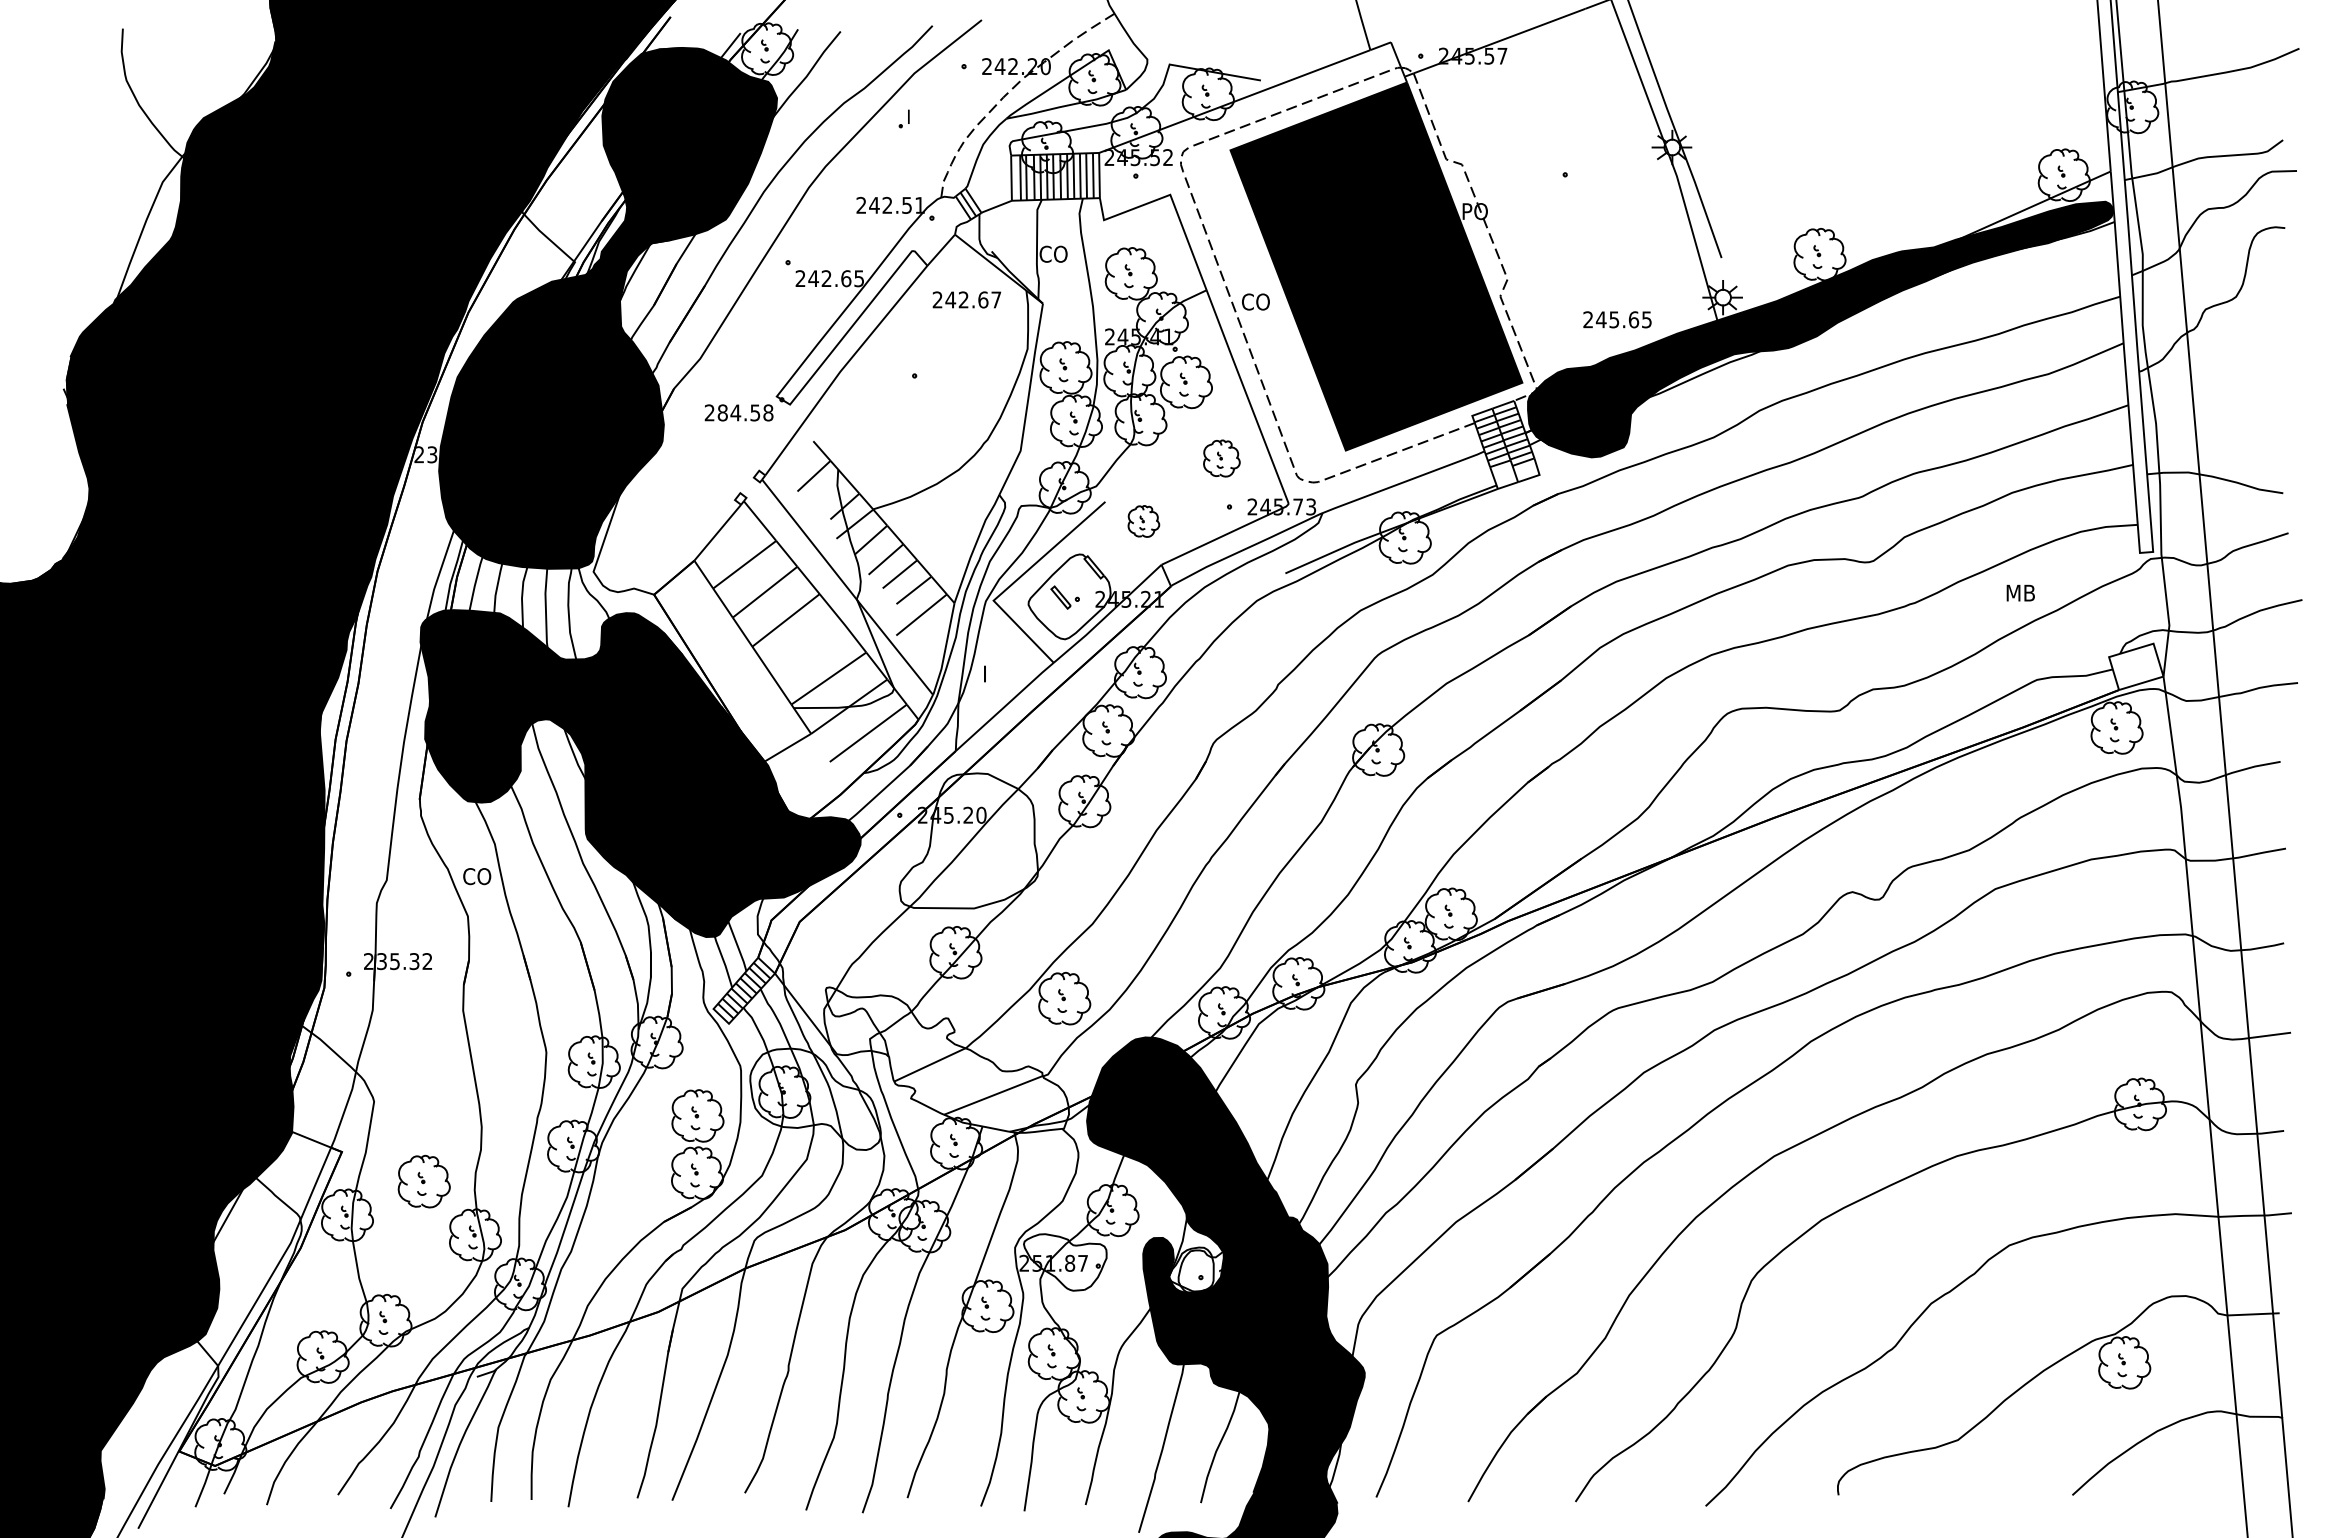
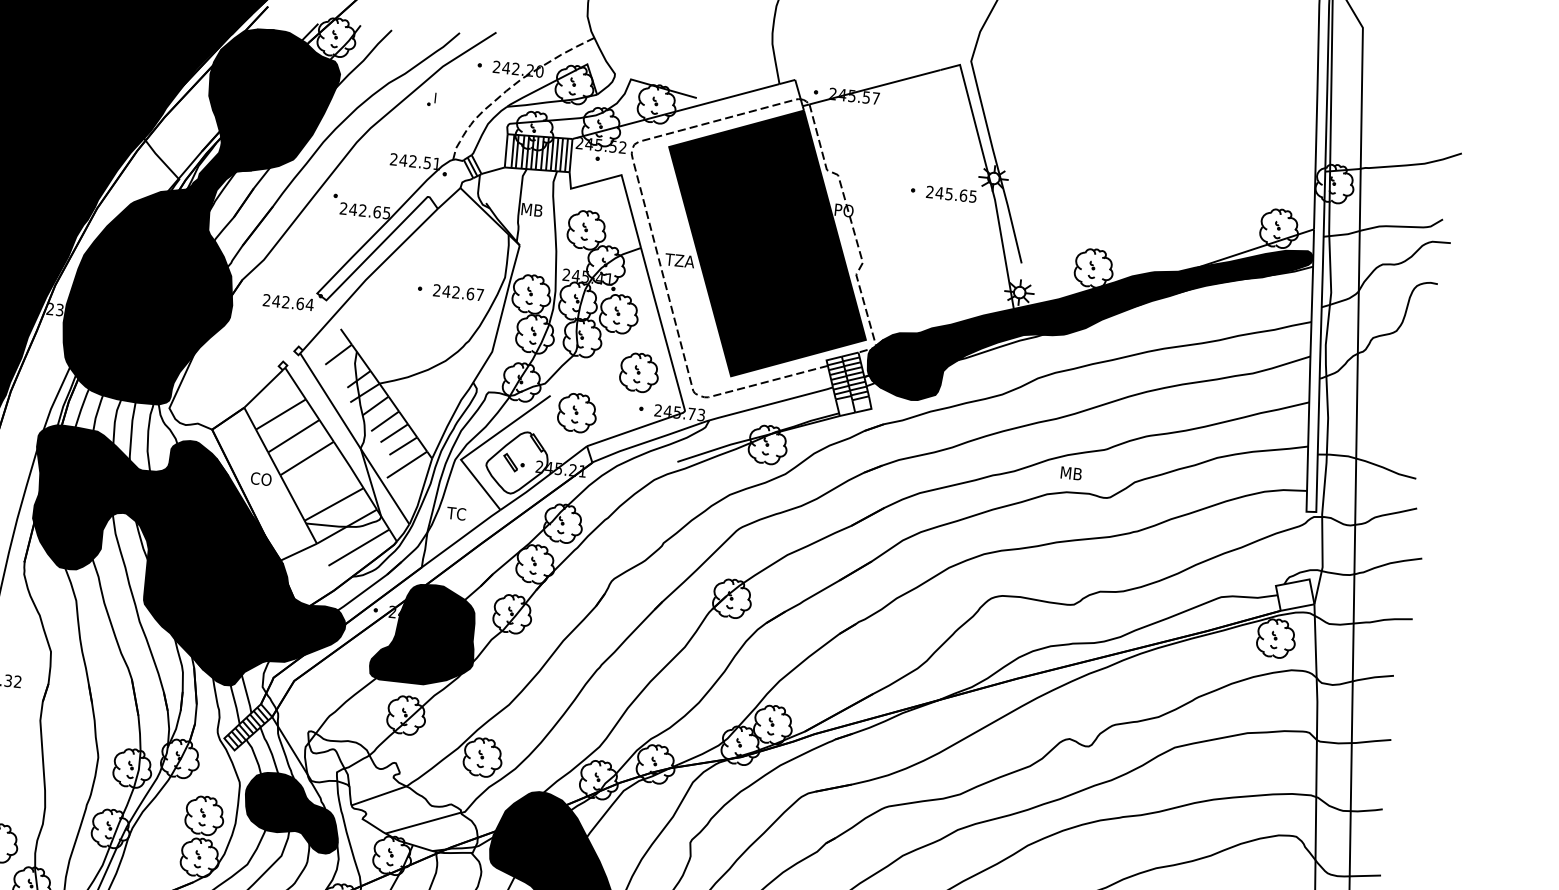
text: (1053, 253) -> (531, 209), CO -> MB
text: (966, 299) -> (458, 292), moved
text: (1260, 301) -> (679, 260), CO -> TZA
text: (1617, 319) -> (951, 194), moved
text: (745, 412) -> (293, 302), 284.58 -> 242.64
part: (1221, 458) -> (639, 372), size x1.43
part: (1143, 521) -> (577, 413), size x1.67
text: (2020, 592) -> (1071, 472), moved
text: (994, 673) -> (456, 513), I -> TC
fill: (968, 840) -> (424, 634), added
text: (477, 876) -> (261, 479), moved
fill: (815, 1099) -> (292, 812), added

